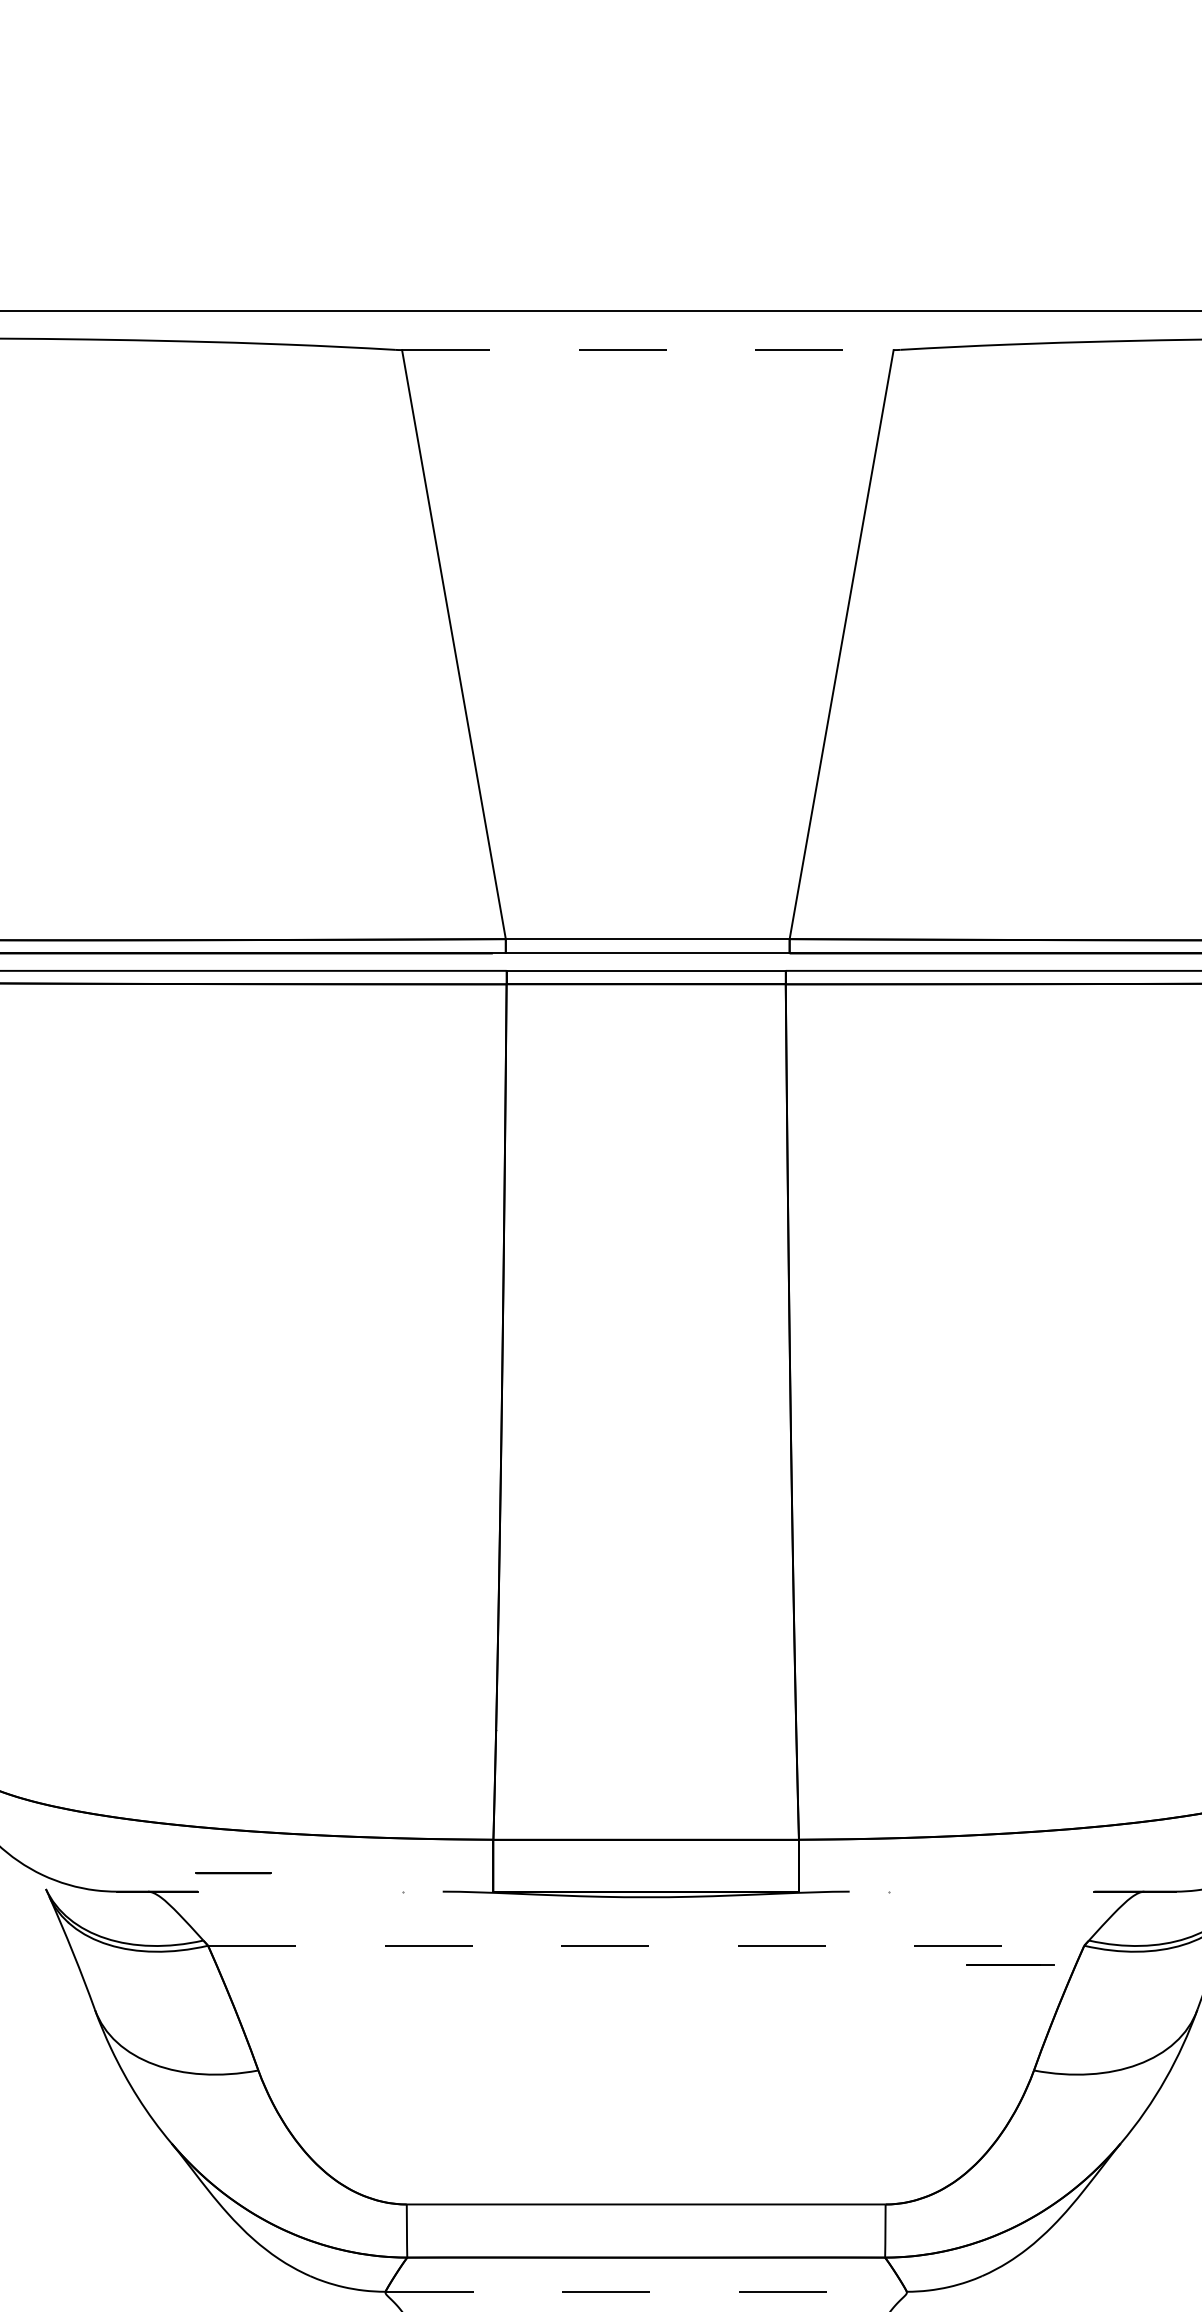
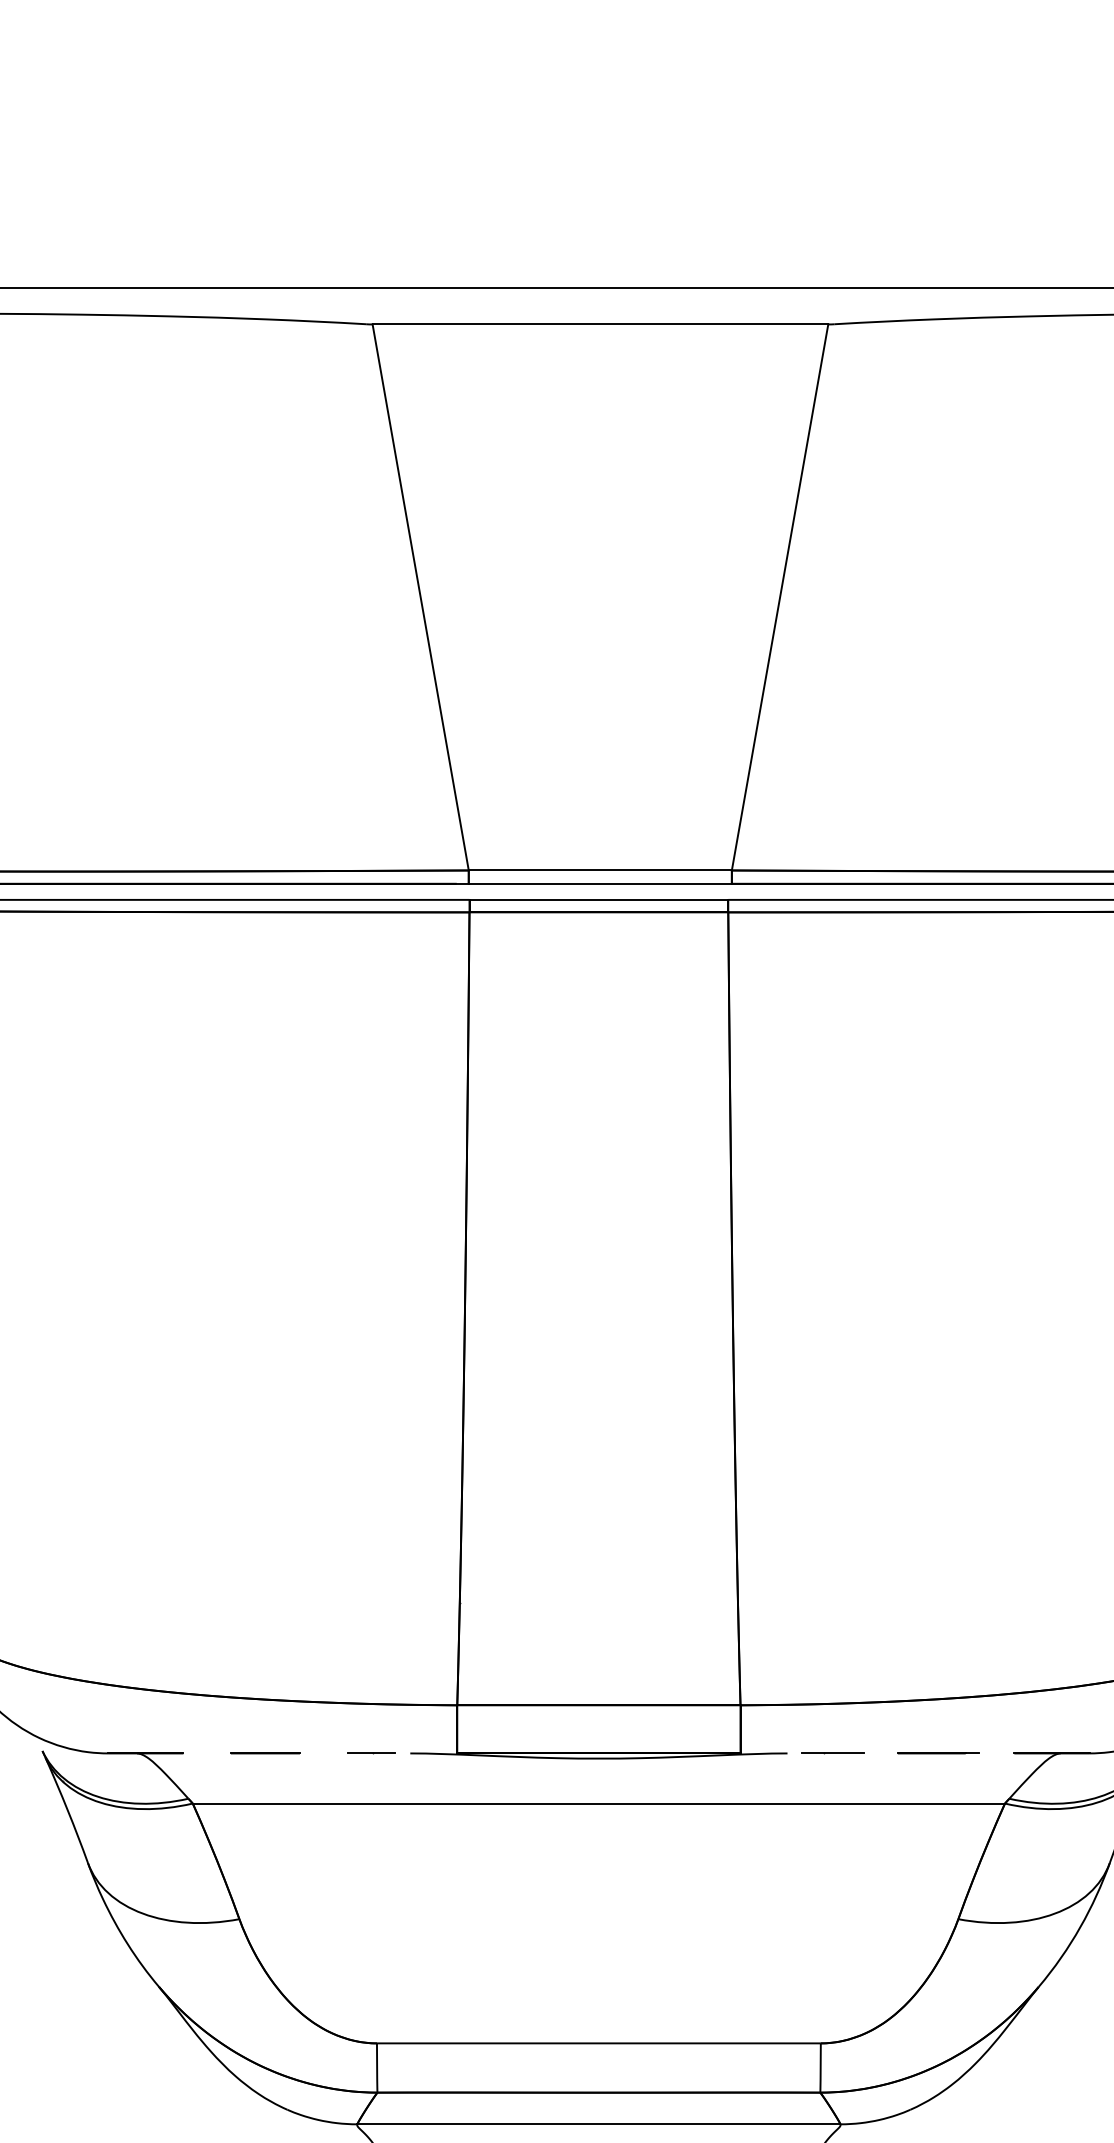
line: (647, 350) -> (600, 324), dashed -> solid
line: (233, 1873) -> (265, 1753), moved
line: (400, 1891) -> (371, 1753), added
line: (898, 1891) -> (832, 1753), added
line: (646, 1945) -> (599, 1803), dashed -> solid
line: (1010, 1965) -> (938, 1753), moved
line: (645, 2291) -> (598, 2124), dashed -> solid

